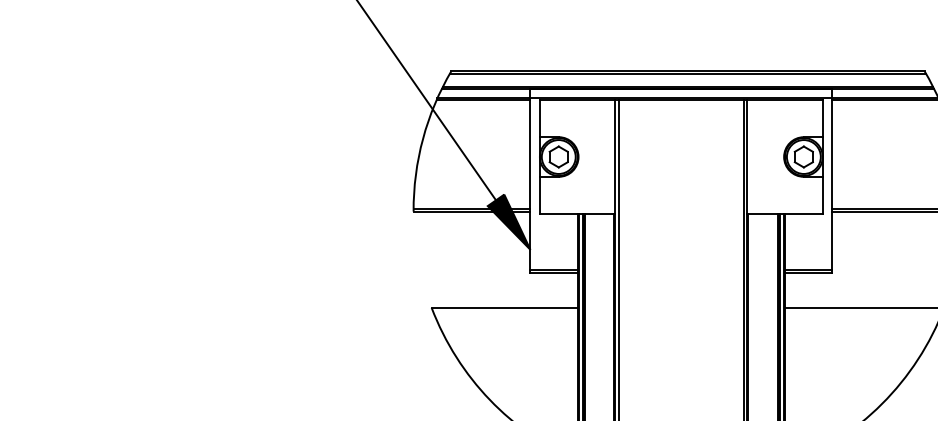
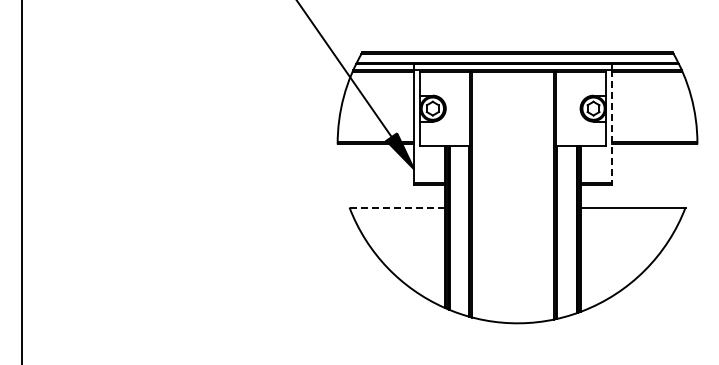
line: (832, 184) -> (612, 126), solid -> dashed
line: (504, 307) -> (397, 207), solid -> dashed

